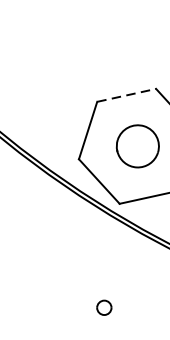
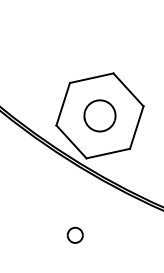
line: (127, 95) -> (92, 78), dashed -> solid
part: (103, 306) -> (74, 234), size x1.43

